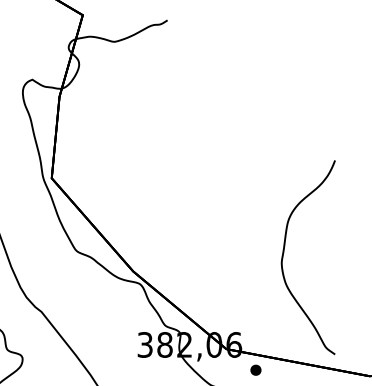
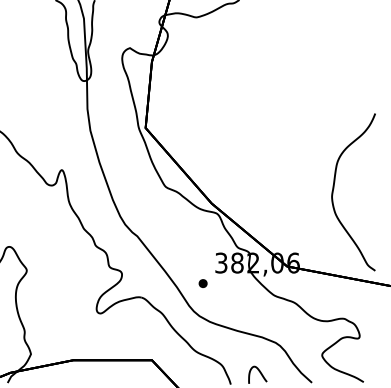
part: (255, 370) -> (202, 283), moved

